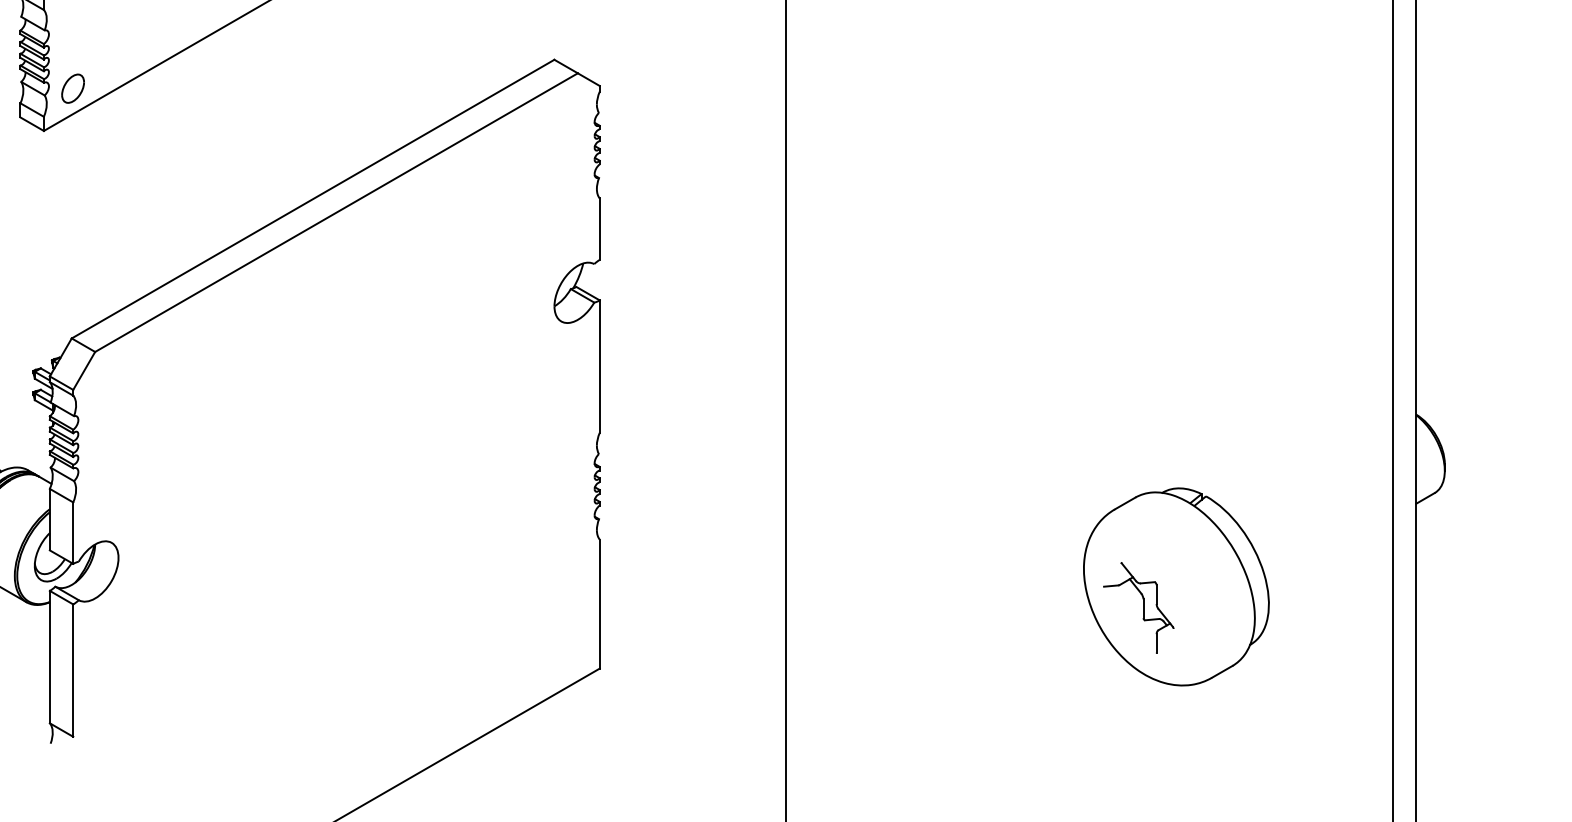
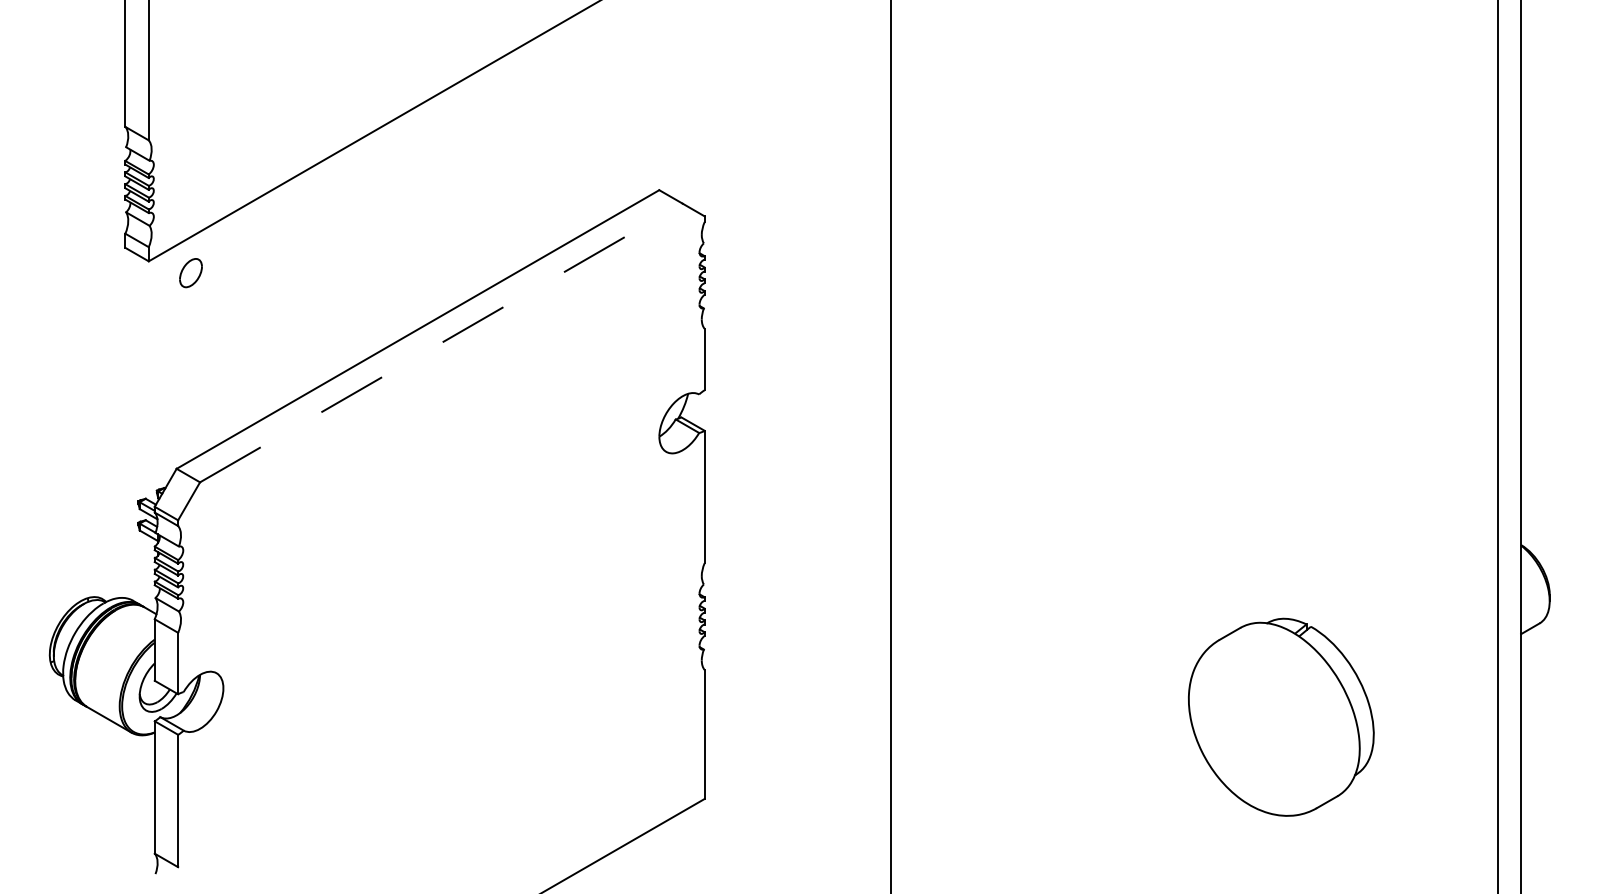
part: (72, 89) -> (190, 273), moved
line: (336, 213) -> (441, 343), solid -> dashed
part: (1138, 607) -> (1243, 737), removed

